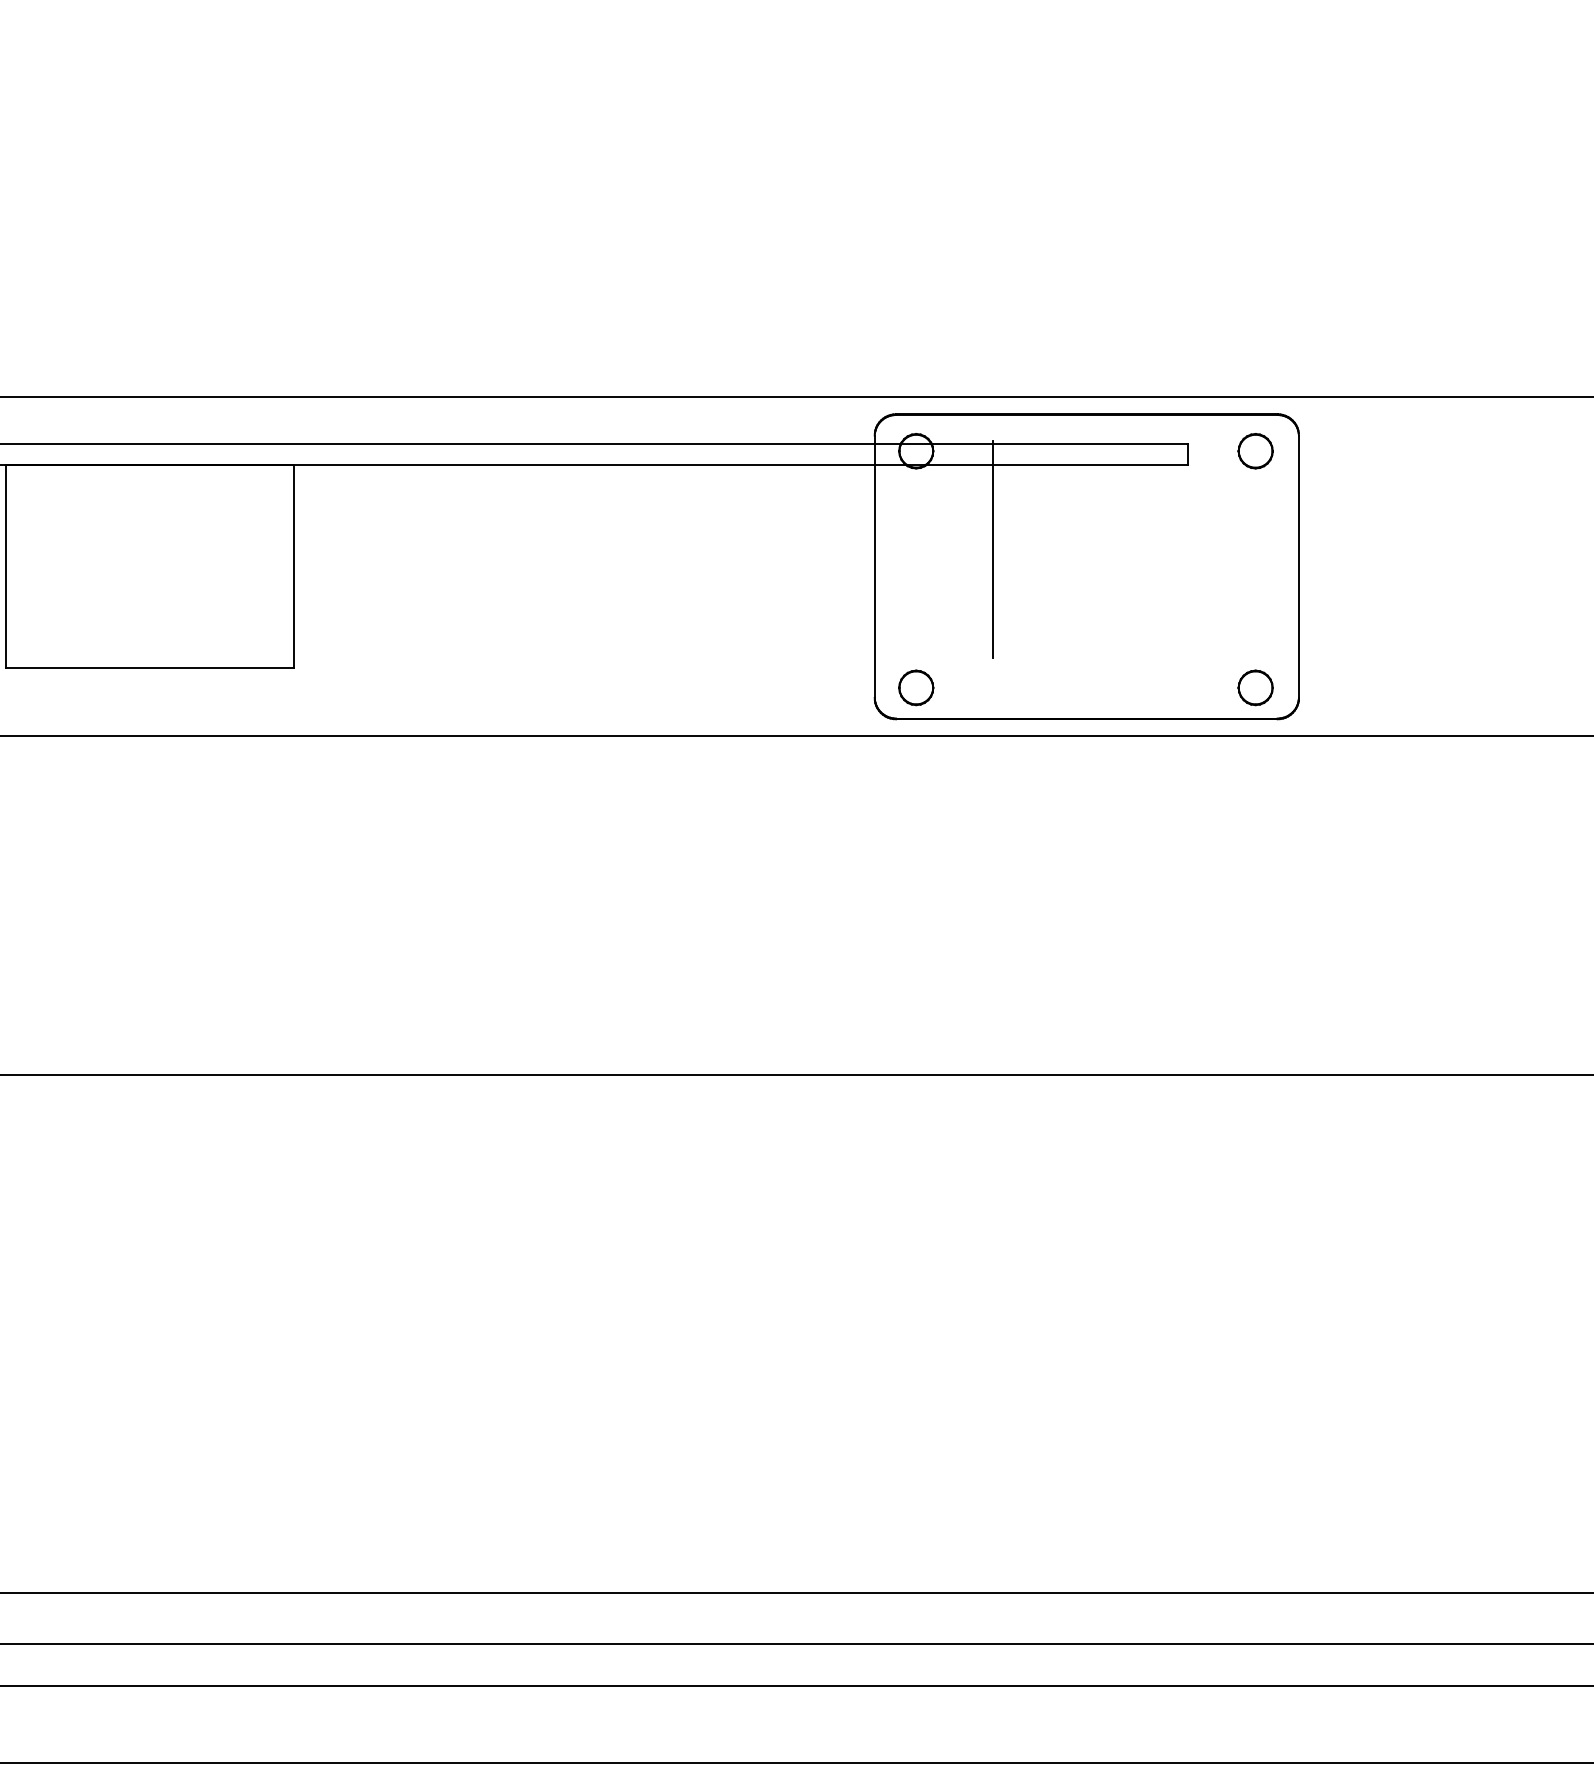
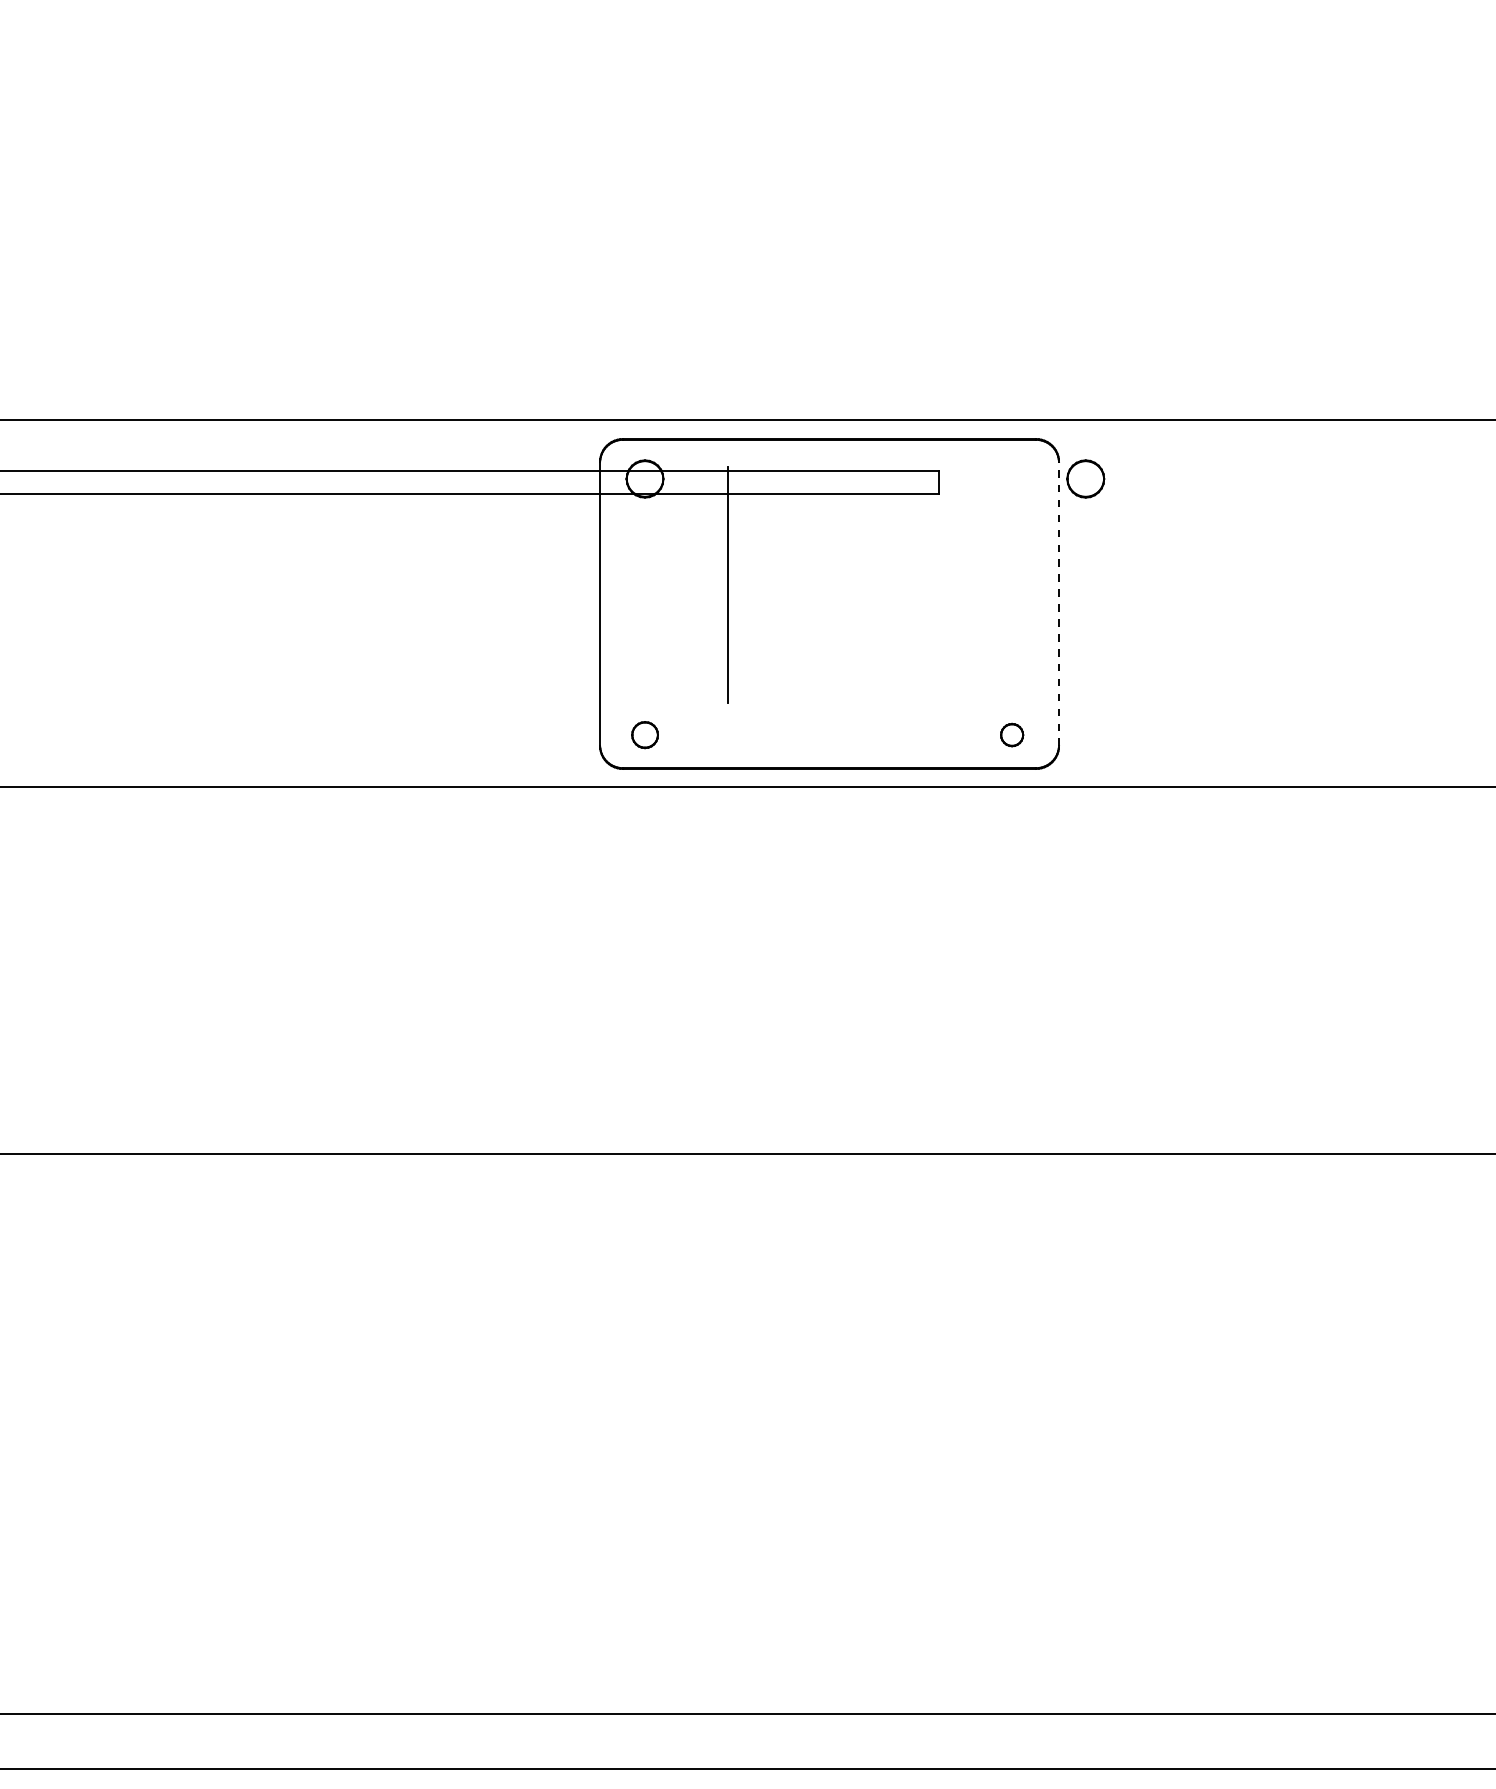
part: (1255, 451) -> (1085, 479), moved
line: (1298, 566) -> (1058, 603), solid -> dashed
part: (916, 687) -> (645, 734), size x0.7
part: (1255, 687) -> (1012, 734), size x0.6

